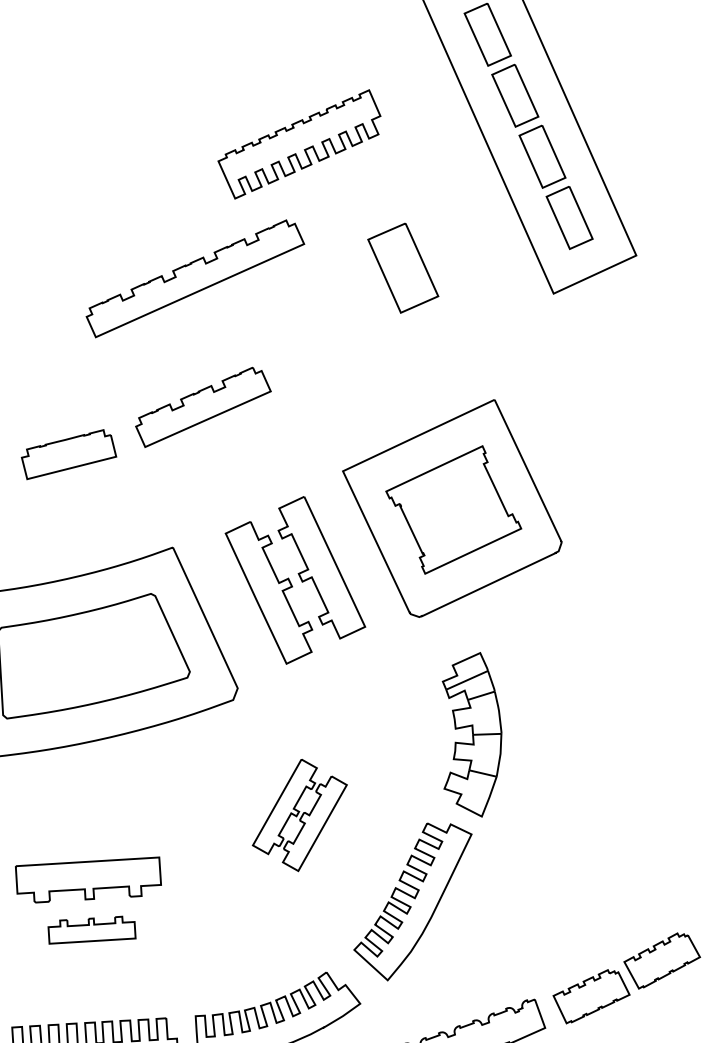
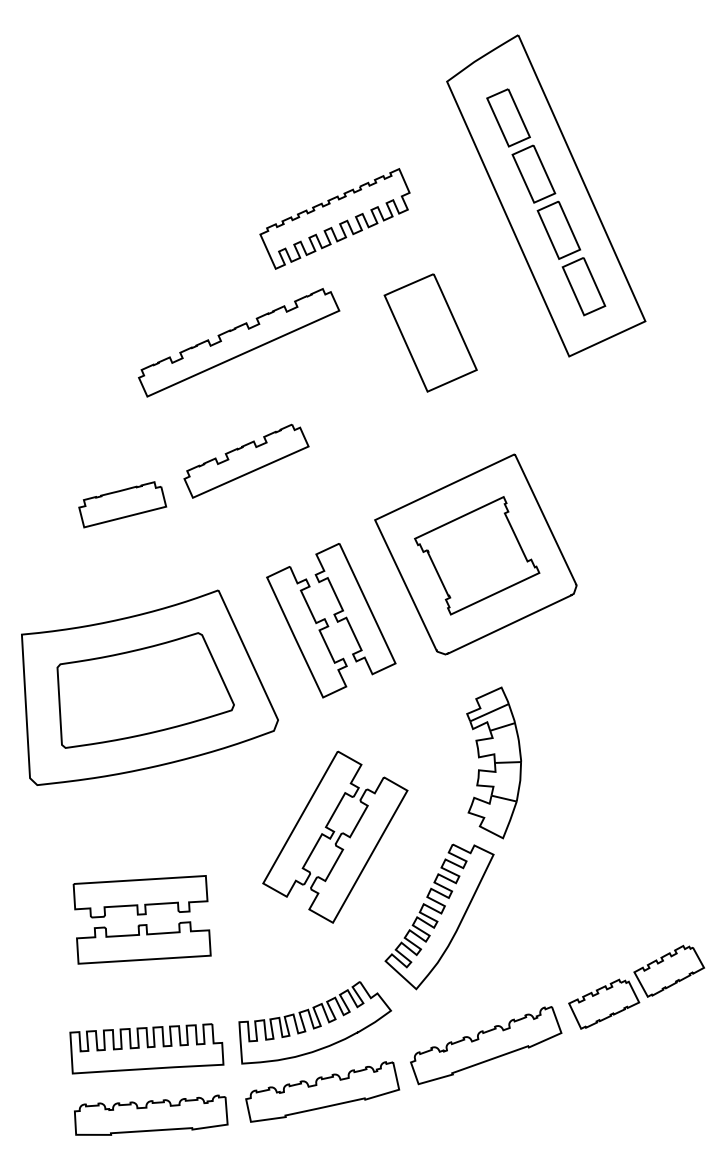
part: (403, 267) -> (430, 332), size x1.43
part: (299, 814) -> (335, 836), size x1.67
part: (91, 929) -> (143, 942), size x1.67

